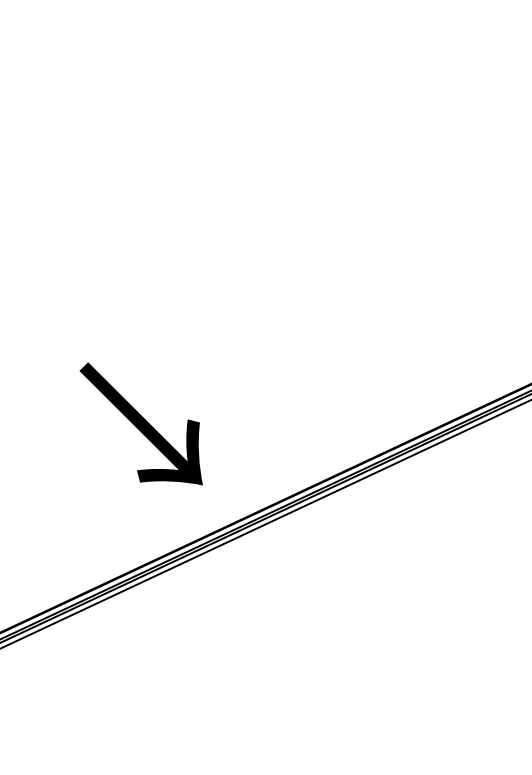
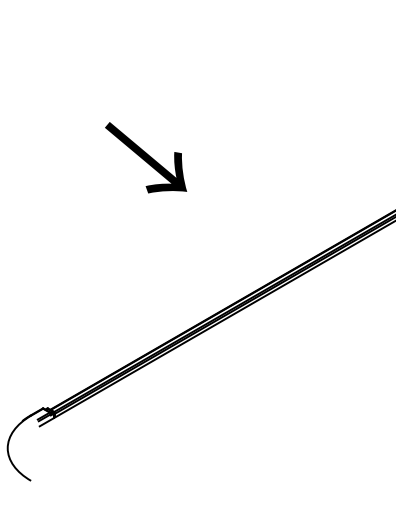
text: (142, 424) -> (146, 157), moved

